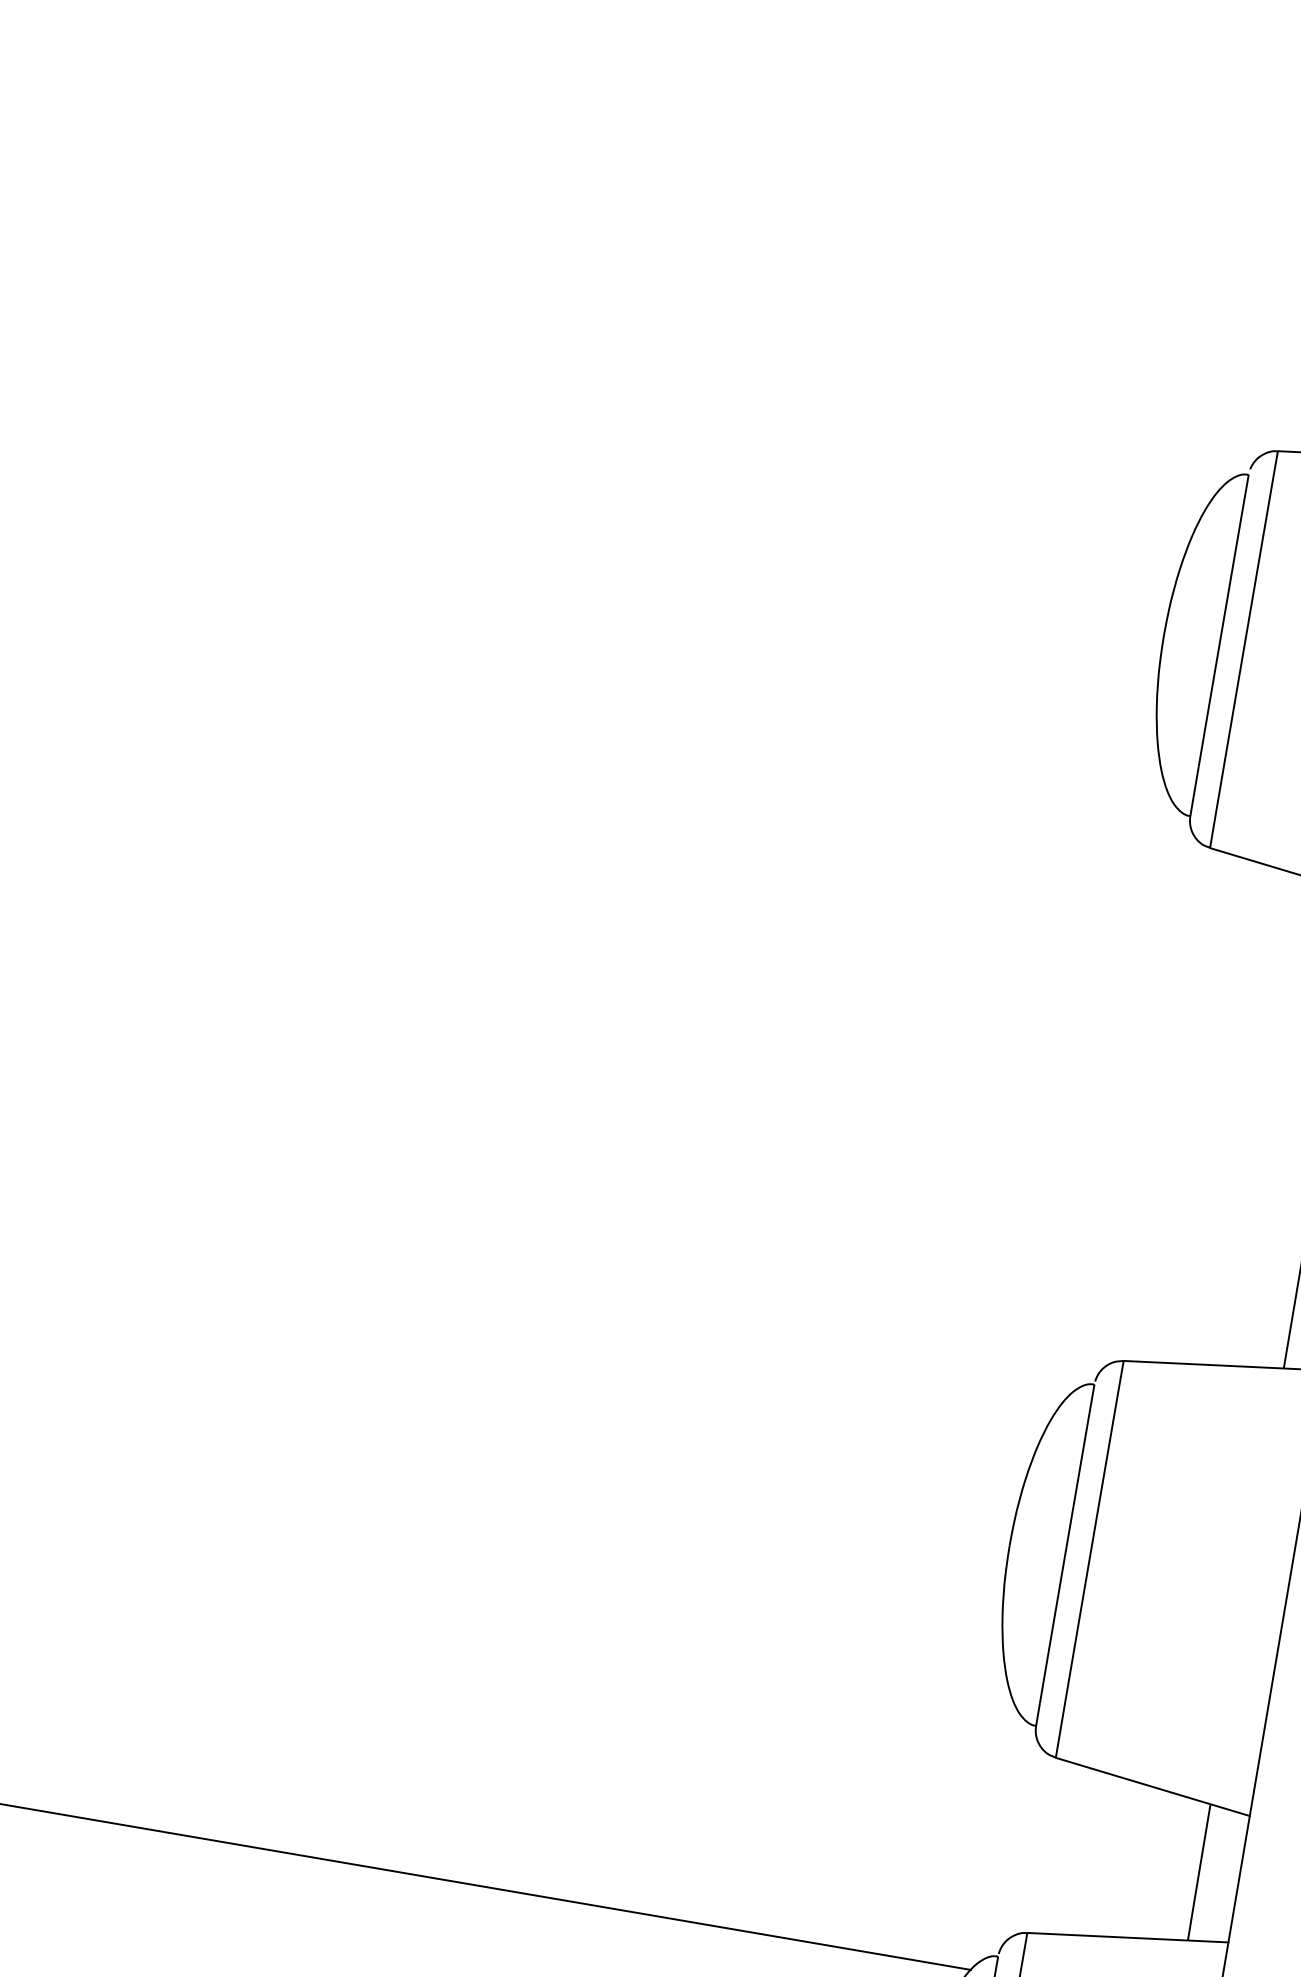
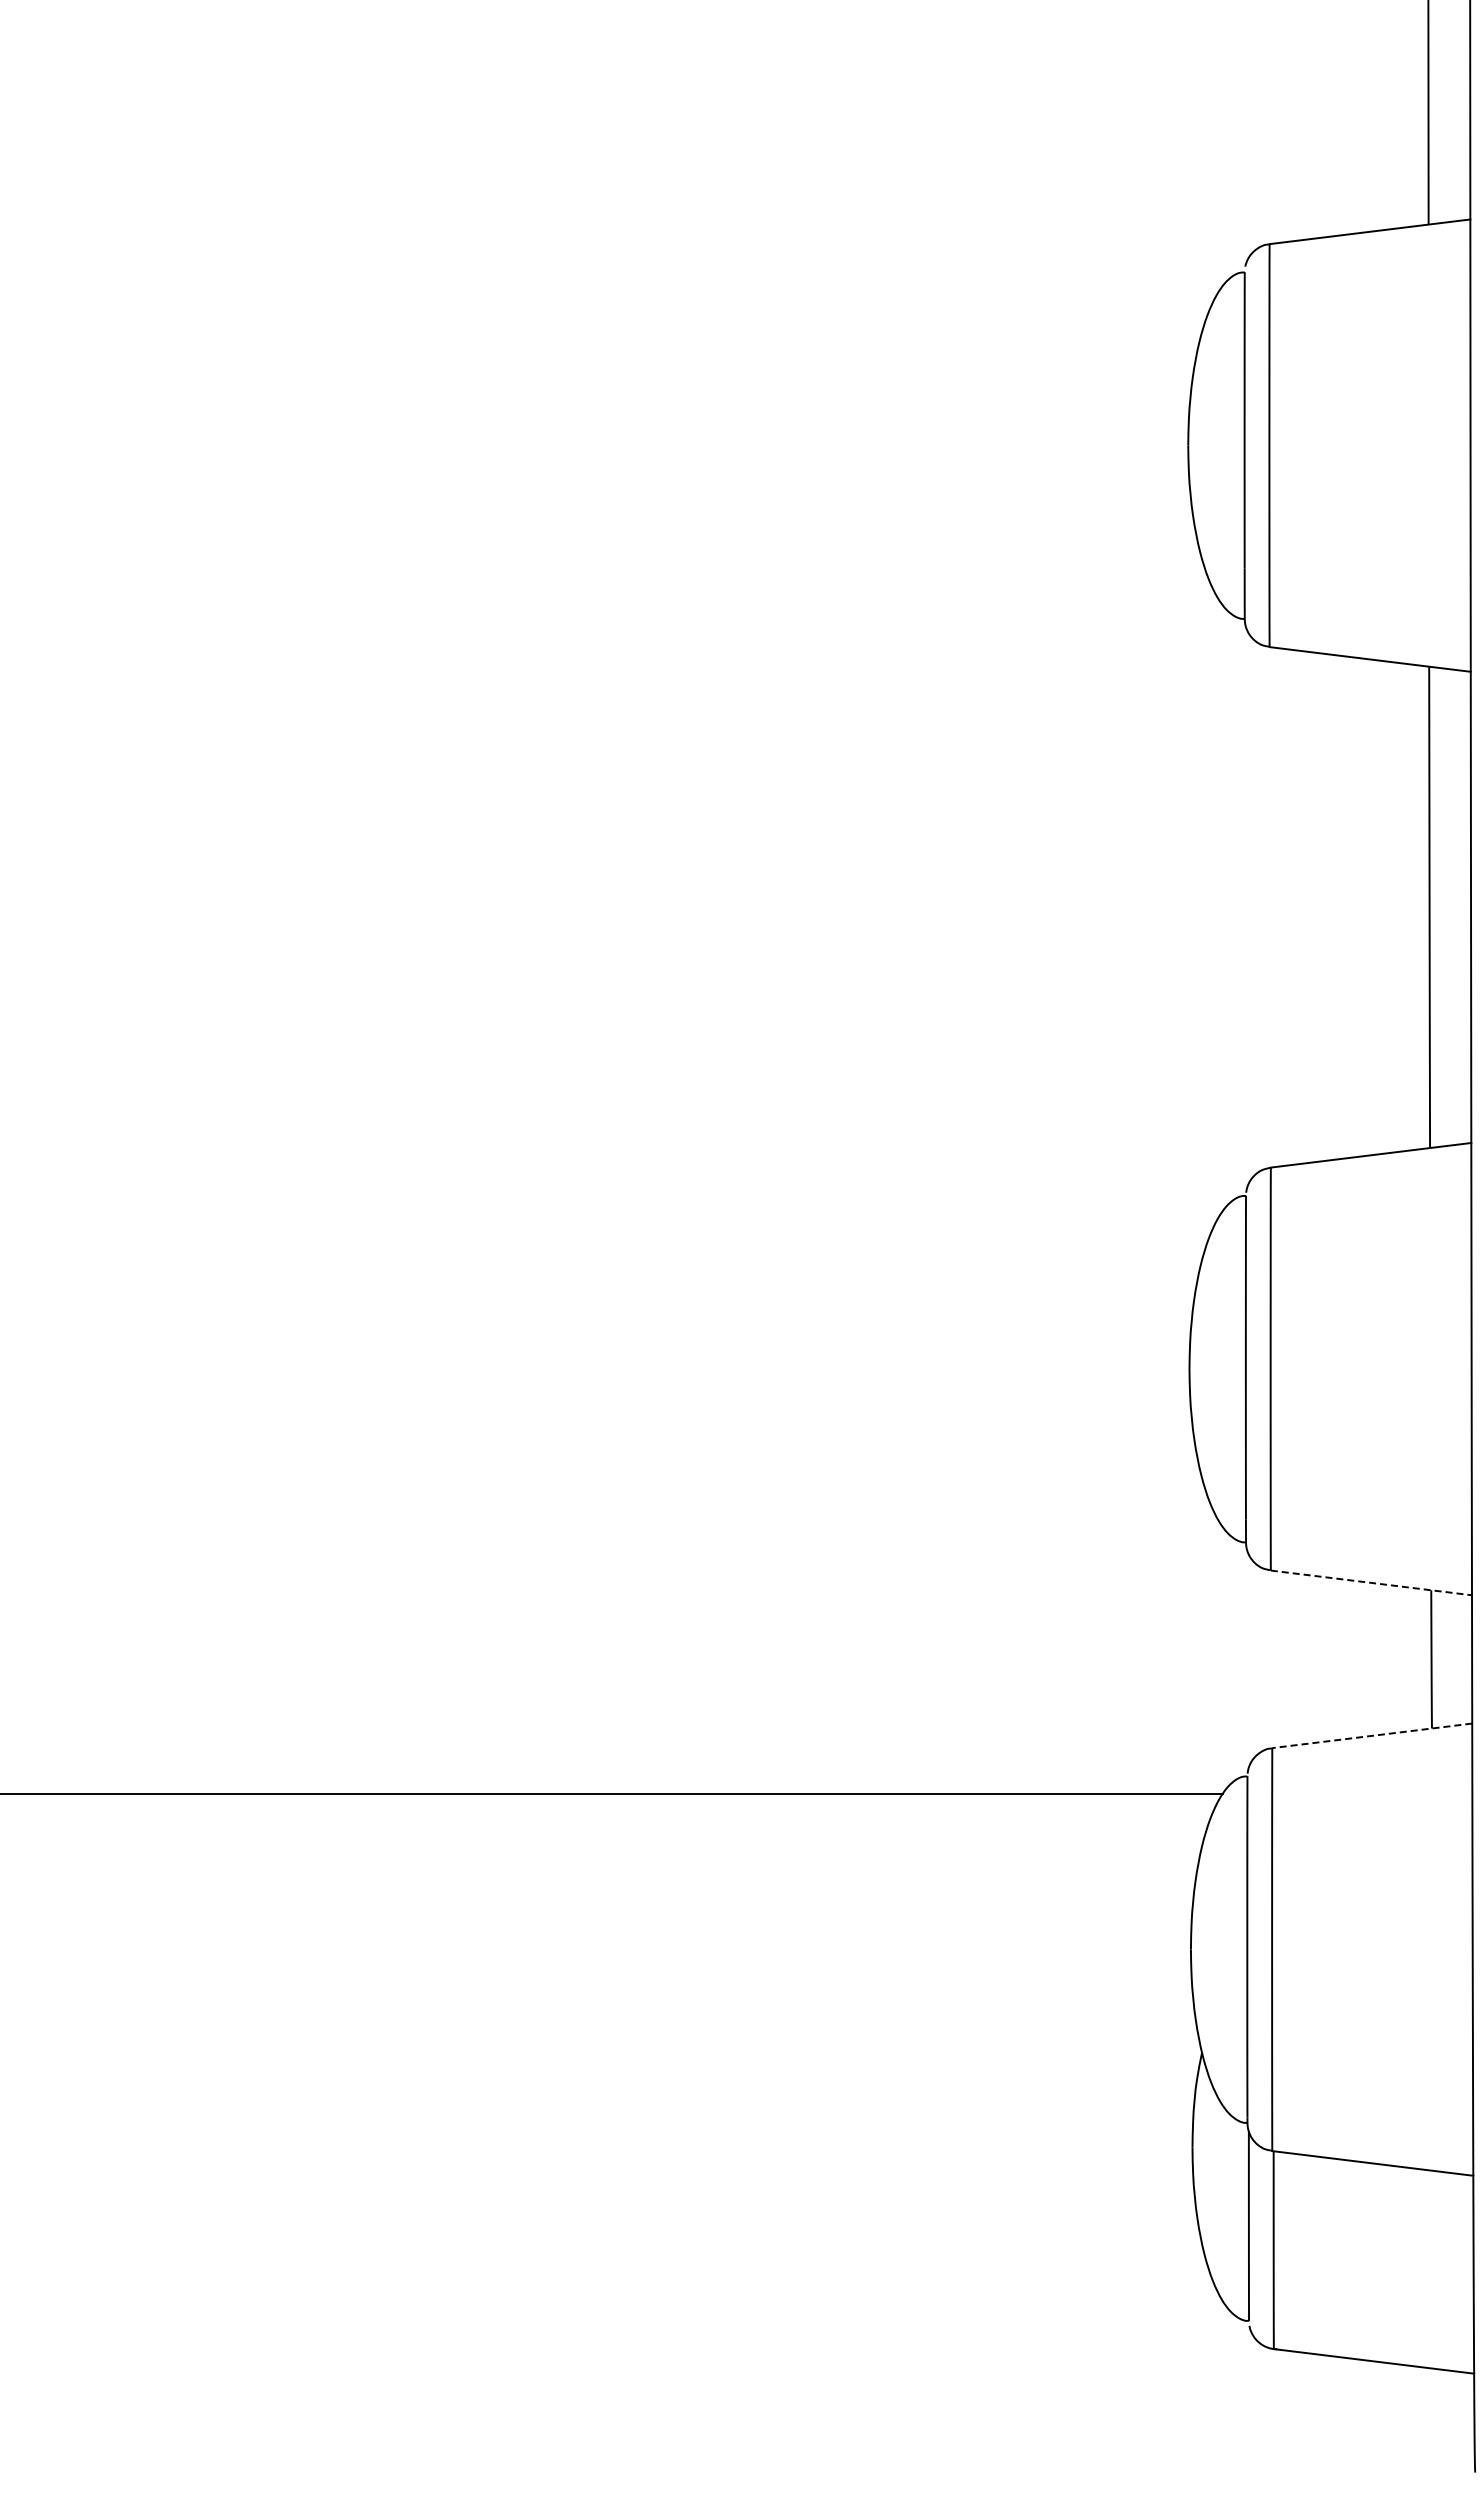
line: (1152, 1786) -> (1371, 1582), solid -> dashed
line: (1128, 1937) -> (1372, 1735), solid -> dashed

